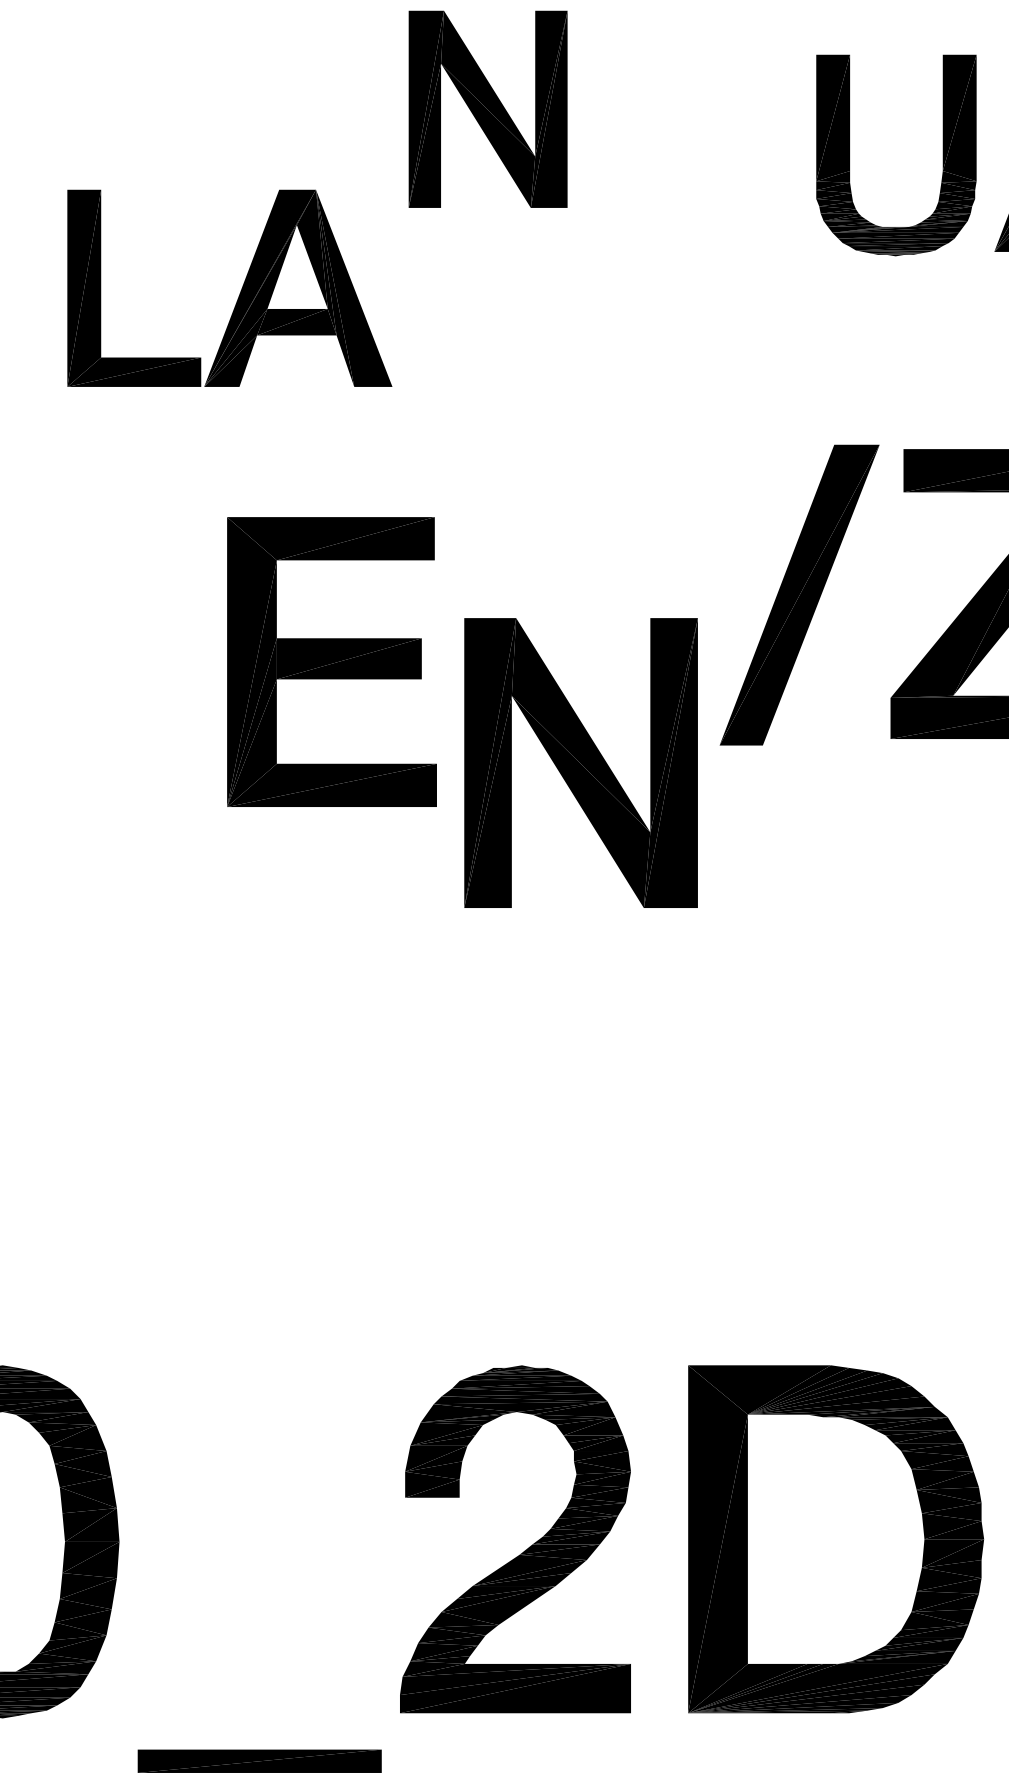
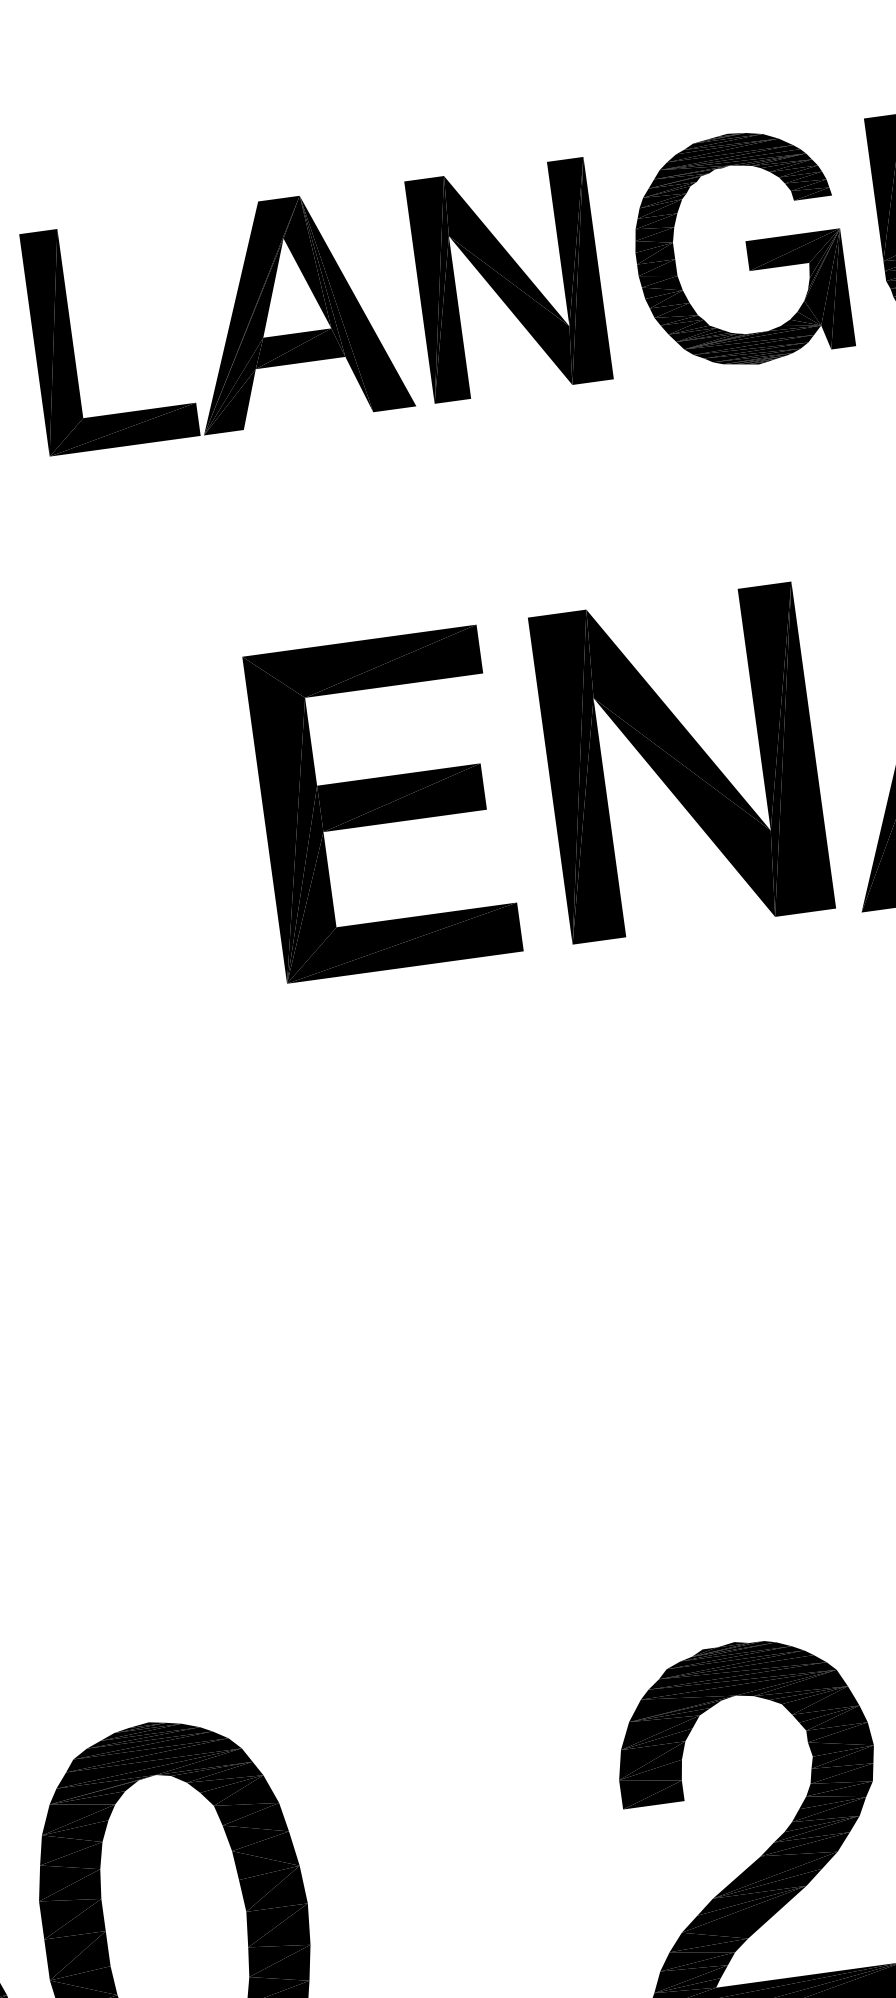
part: (487, 108) -> (508, 279), moved
part: (698, 153) -> (746, 248), added
part: (240, 290) -> (230, 321), moved
part: (331, 661) -> (382, 803), moved
part: (580, 762) -> (681, 762), moved

